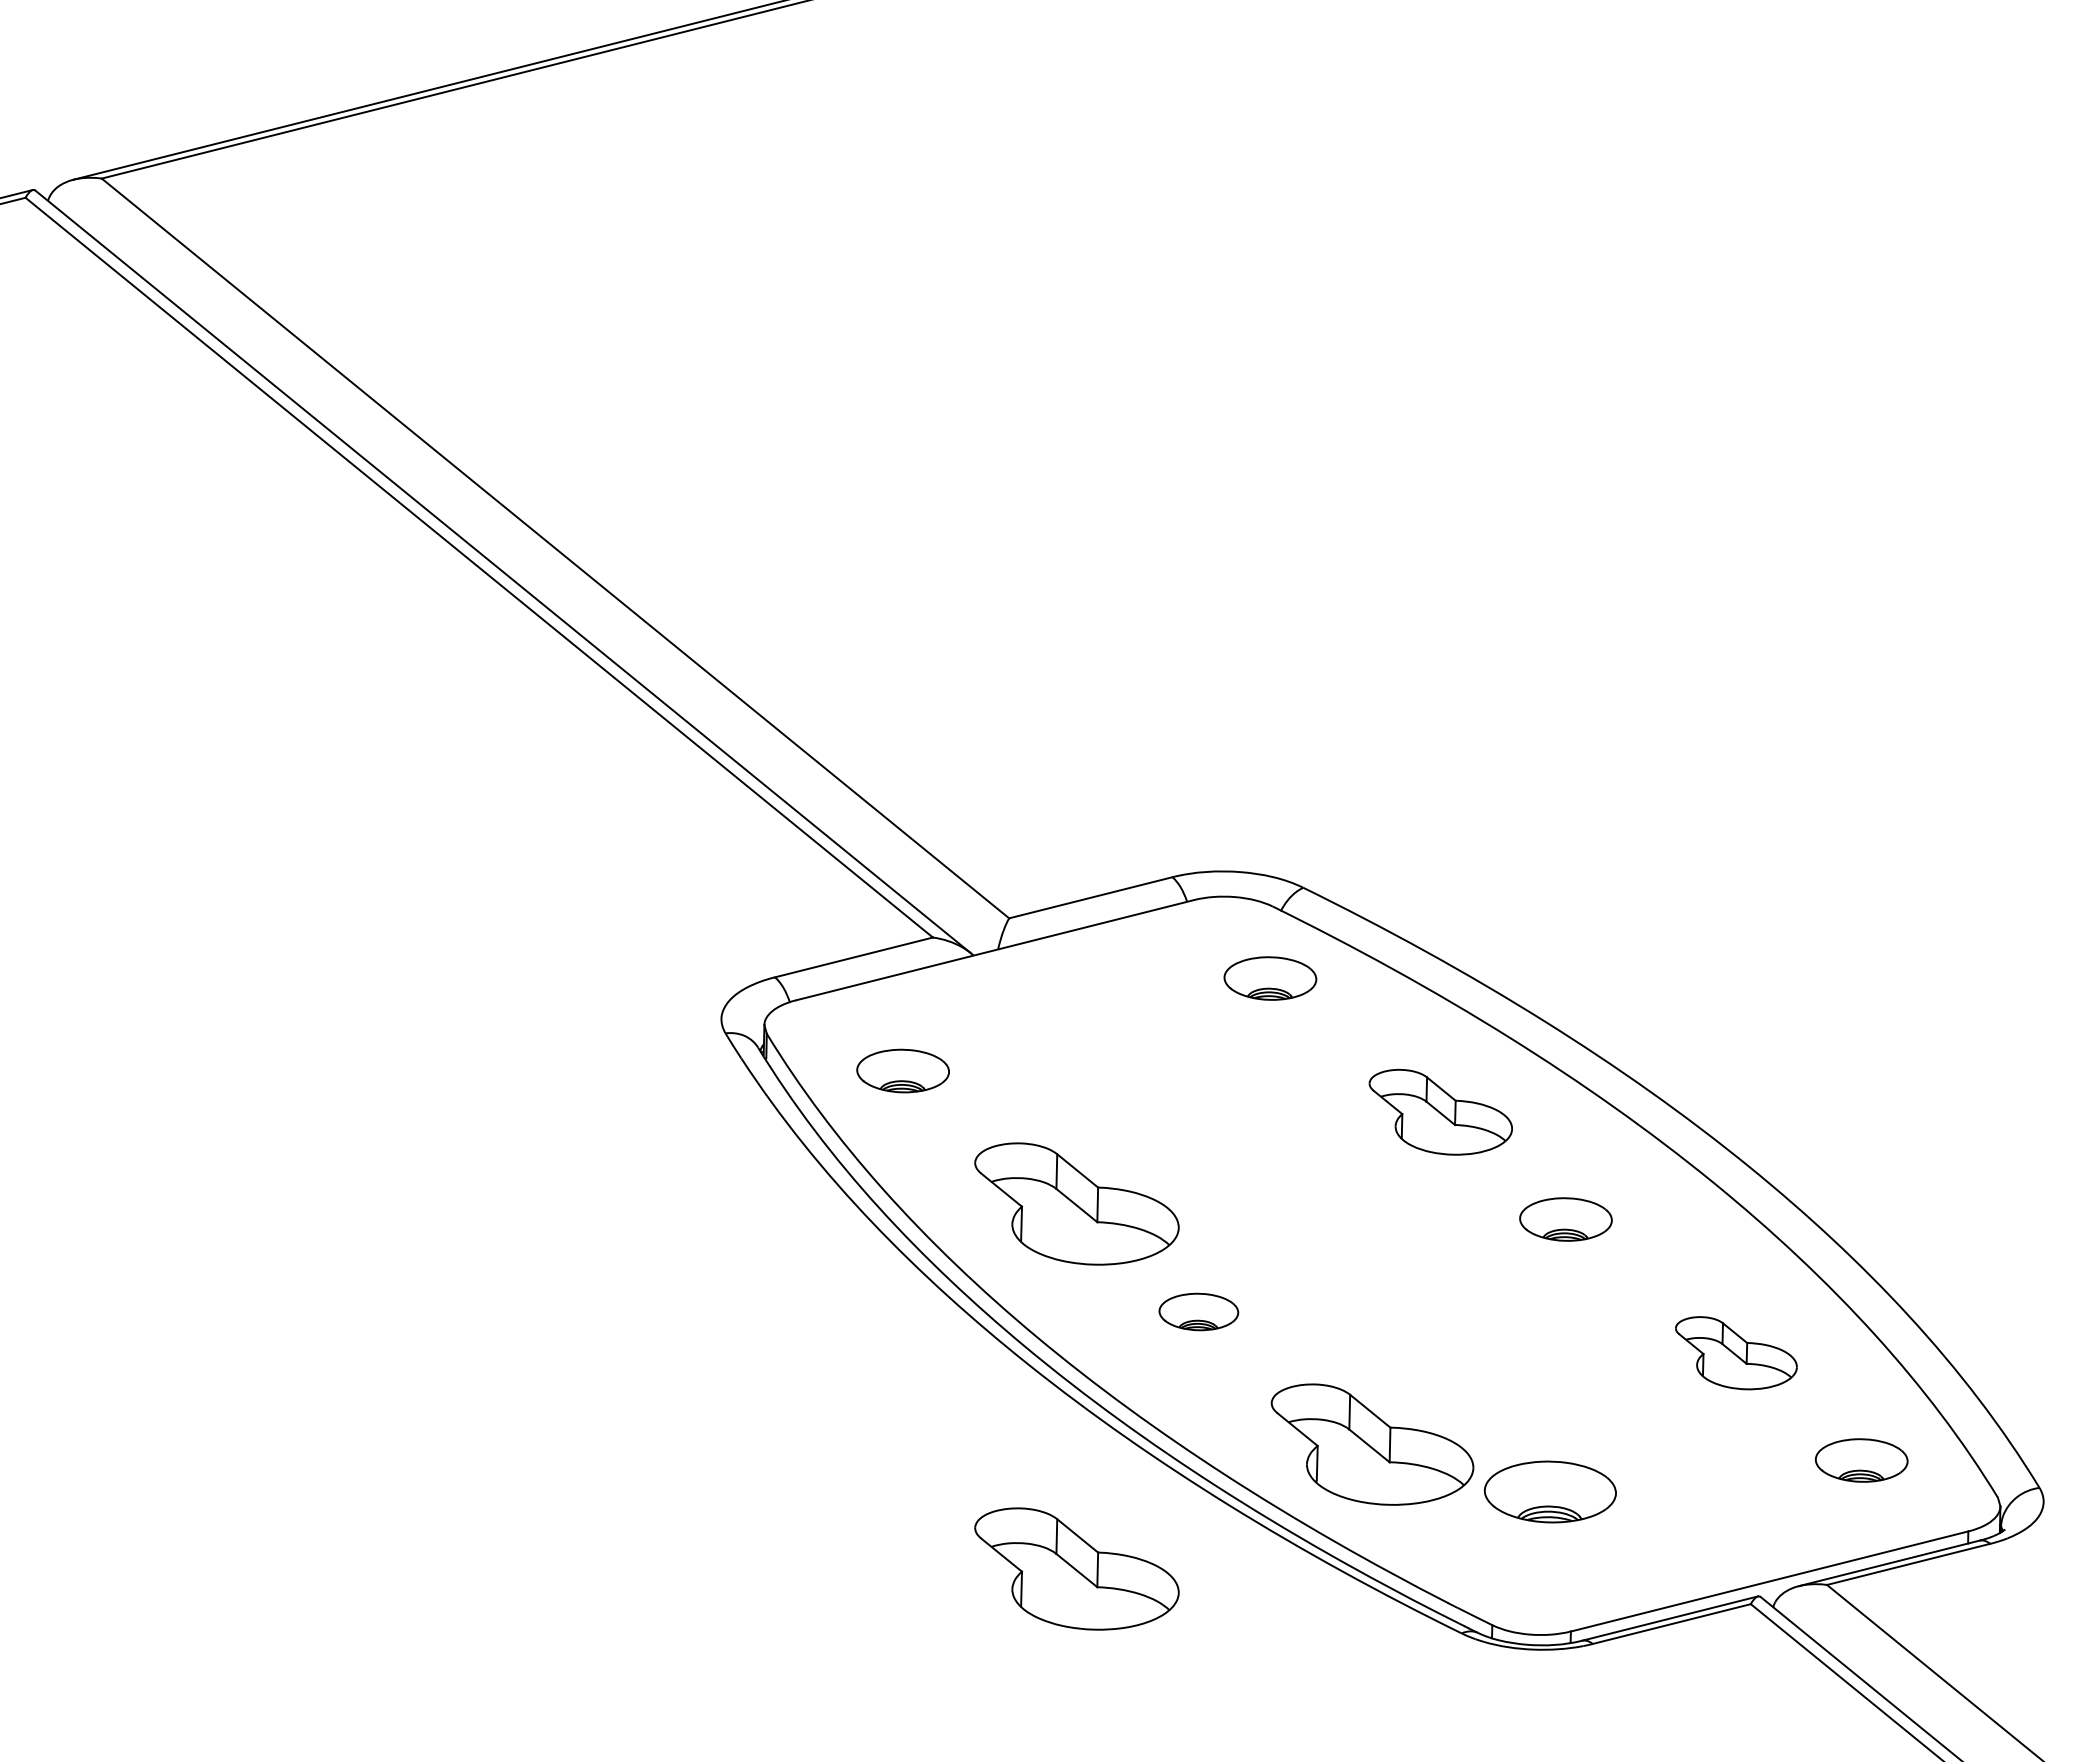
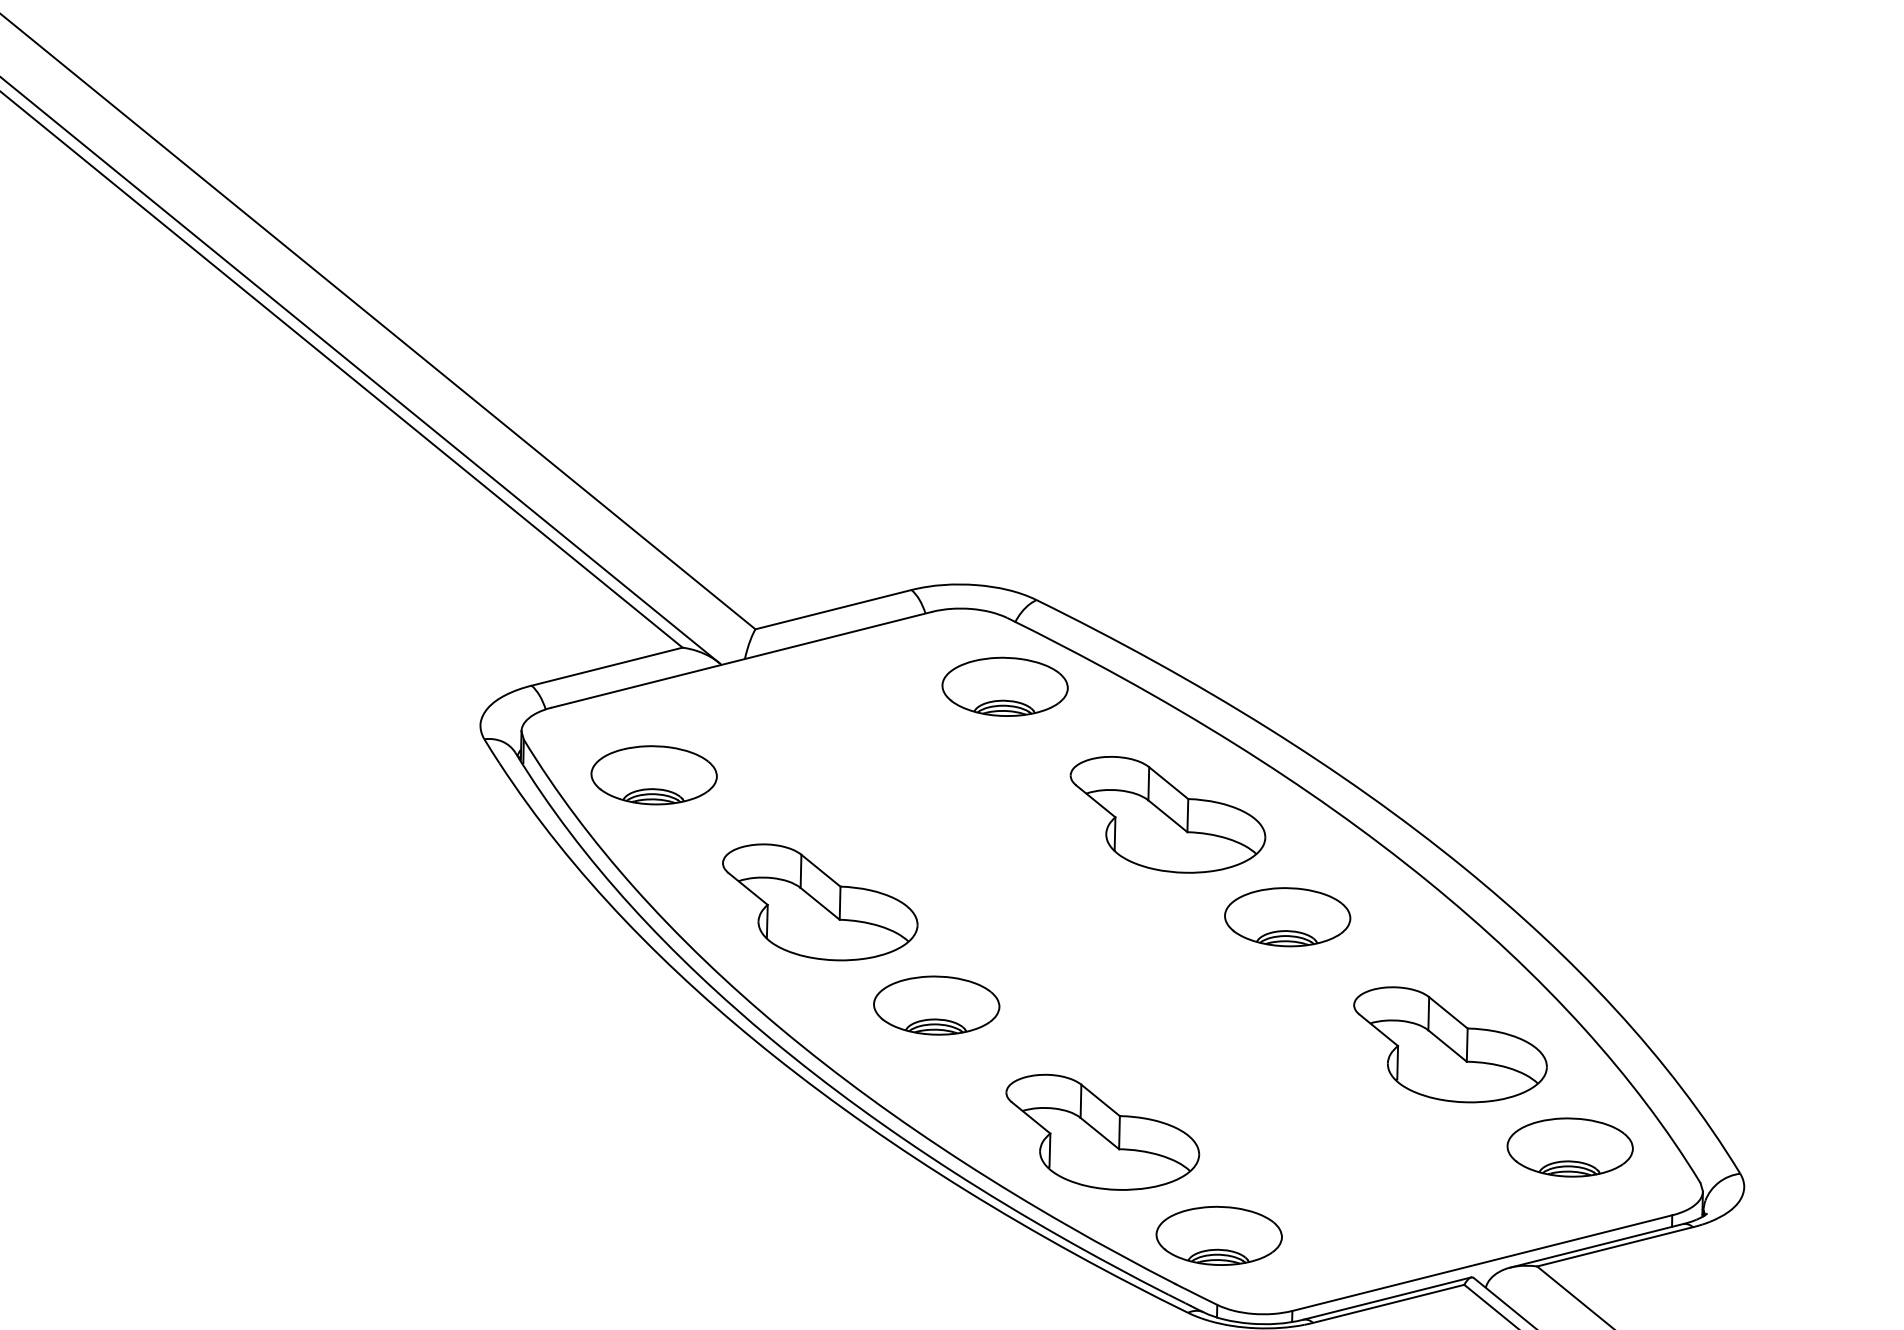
part: (1270, 978) -> (1005, 686), size x1.43
part: (902, 1070) -> (653, 774), size x1.43
part: (1440, 1111) -> (1167, 813), size x1.43
part: (1565, 1219) -> (1287, 917), size x1.43
part: (1198, 1311) -> (936, 1005), size x1.67
part: (1736, 1353) -> (1450, 1045), size x1.67
part: (1861, 1460) -> (1570, 1147), size x1.43
part: (1549, 1491) -> (1218, 1235), moved
part: (1076, 1568) -> (819, 1250), removed

